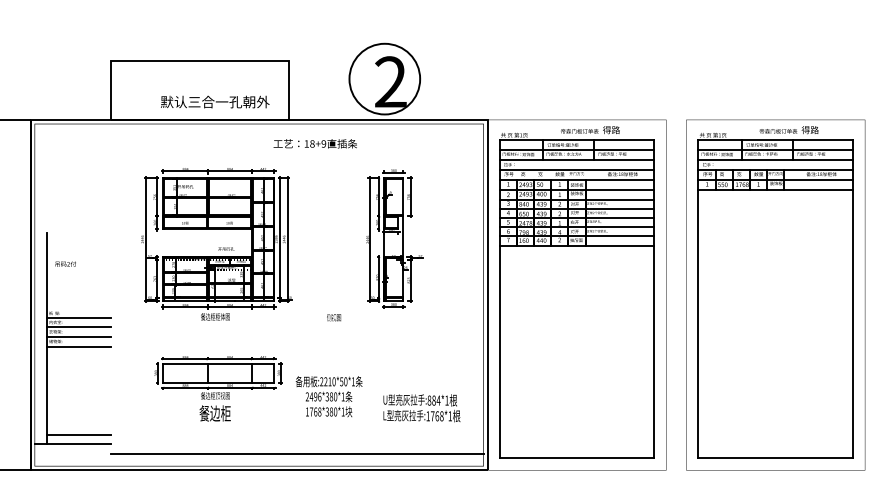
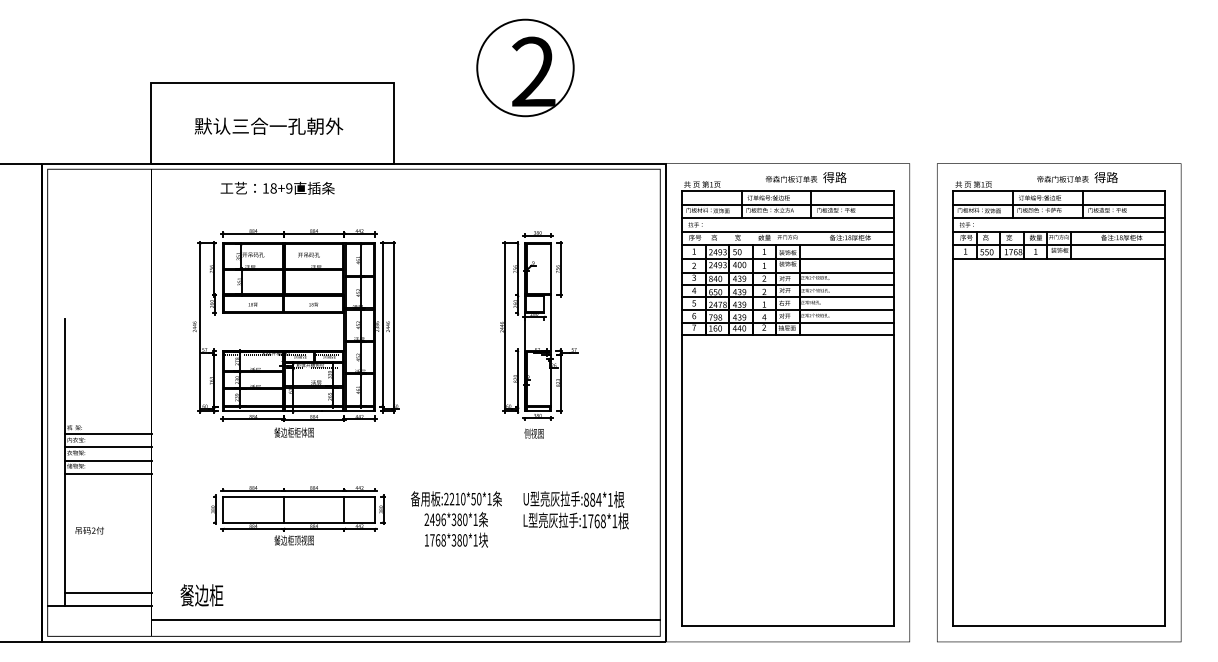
part: (384, 78) -> (525, 67), moved
text: (214, 101) -> (268, 125), moved
text: (315, 143) -> (277, 187), moved
text: (225, 248) -> (308, 254), moved
text: (65, 264) -> (89, 530), moved
text: (333, 317) -> (533, 433), moved
text: (329, 396) -> (456, 519), moved
text: (421, 408) -> (575, 510), moved
text: (214, 413) -> (201, 595), moved

